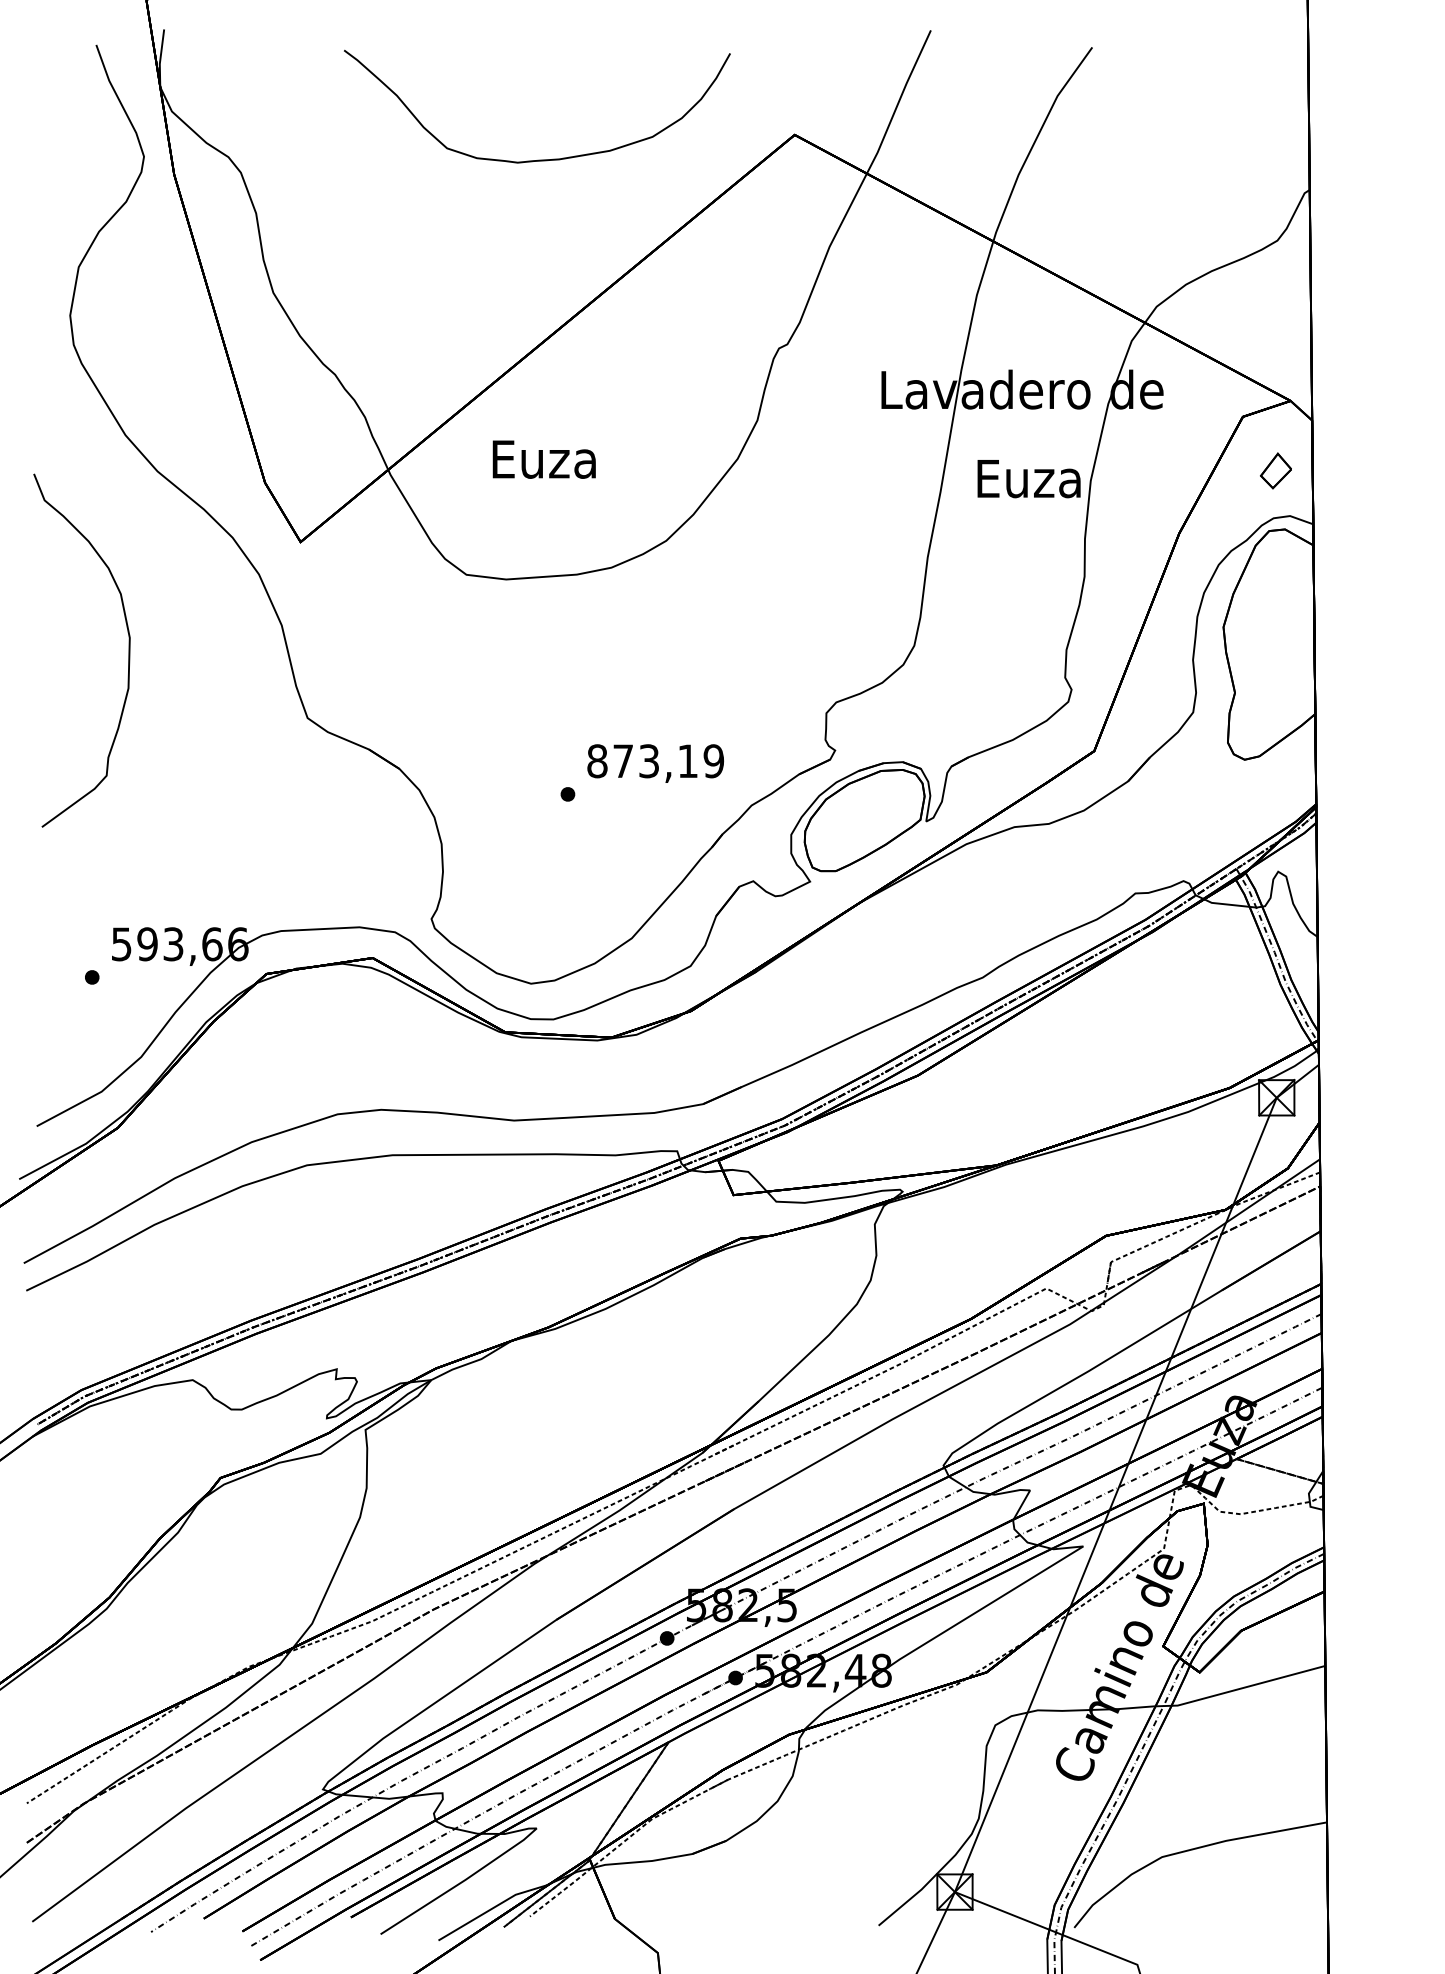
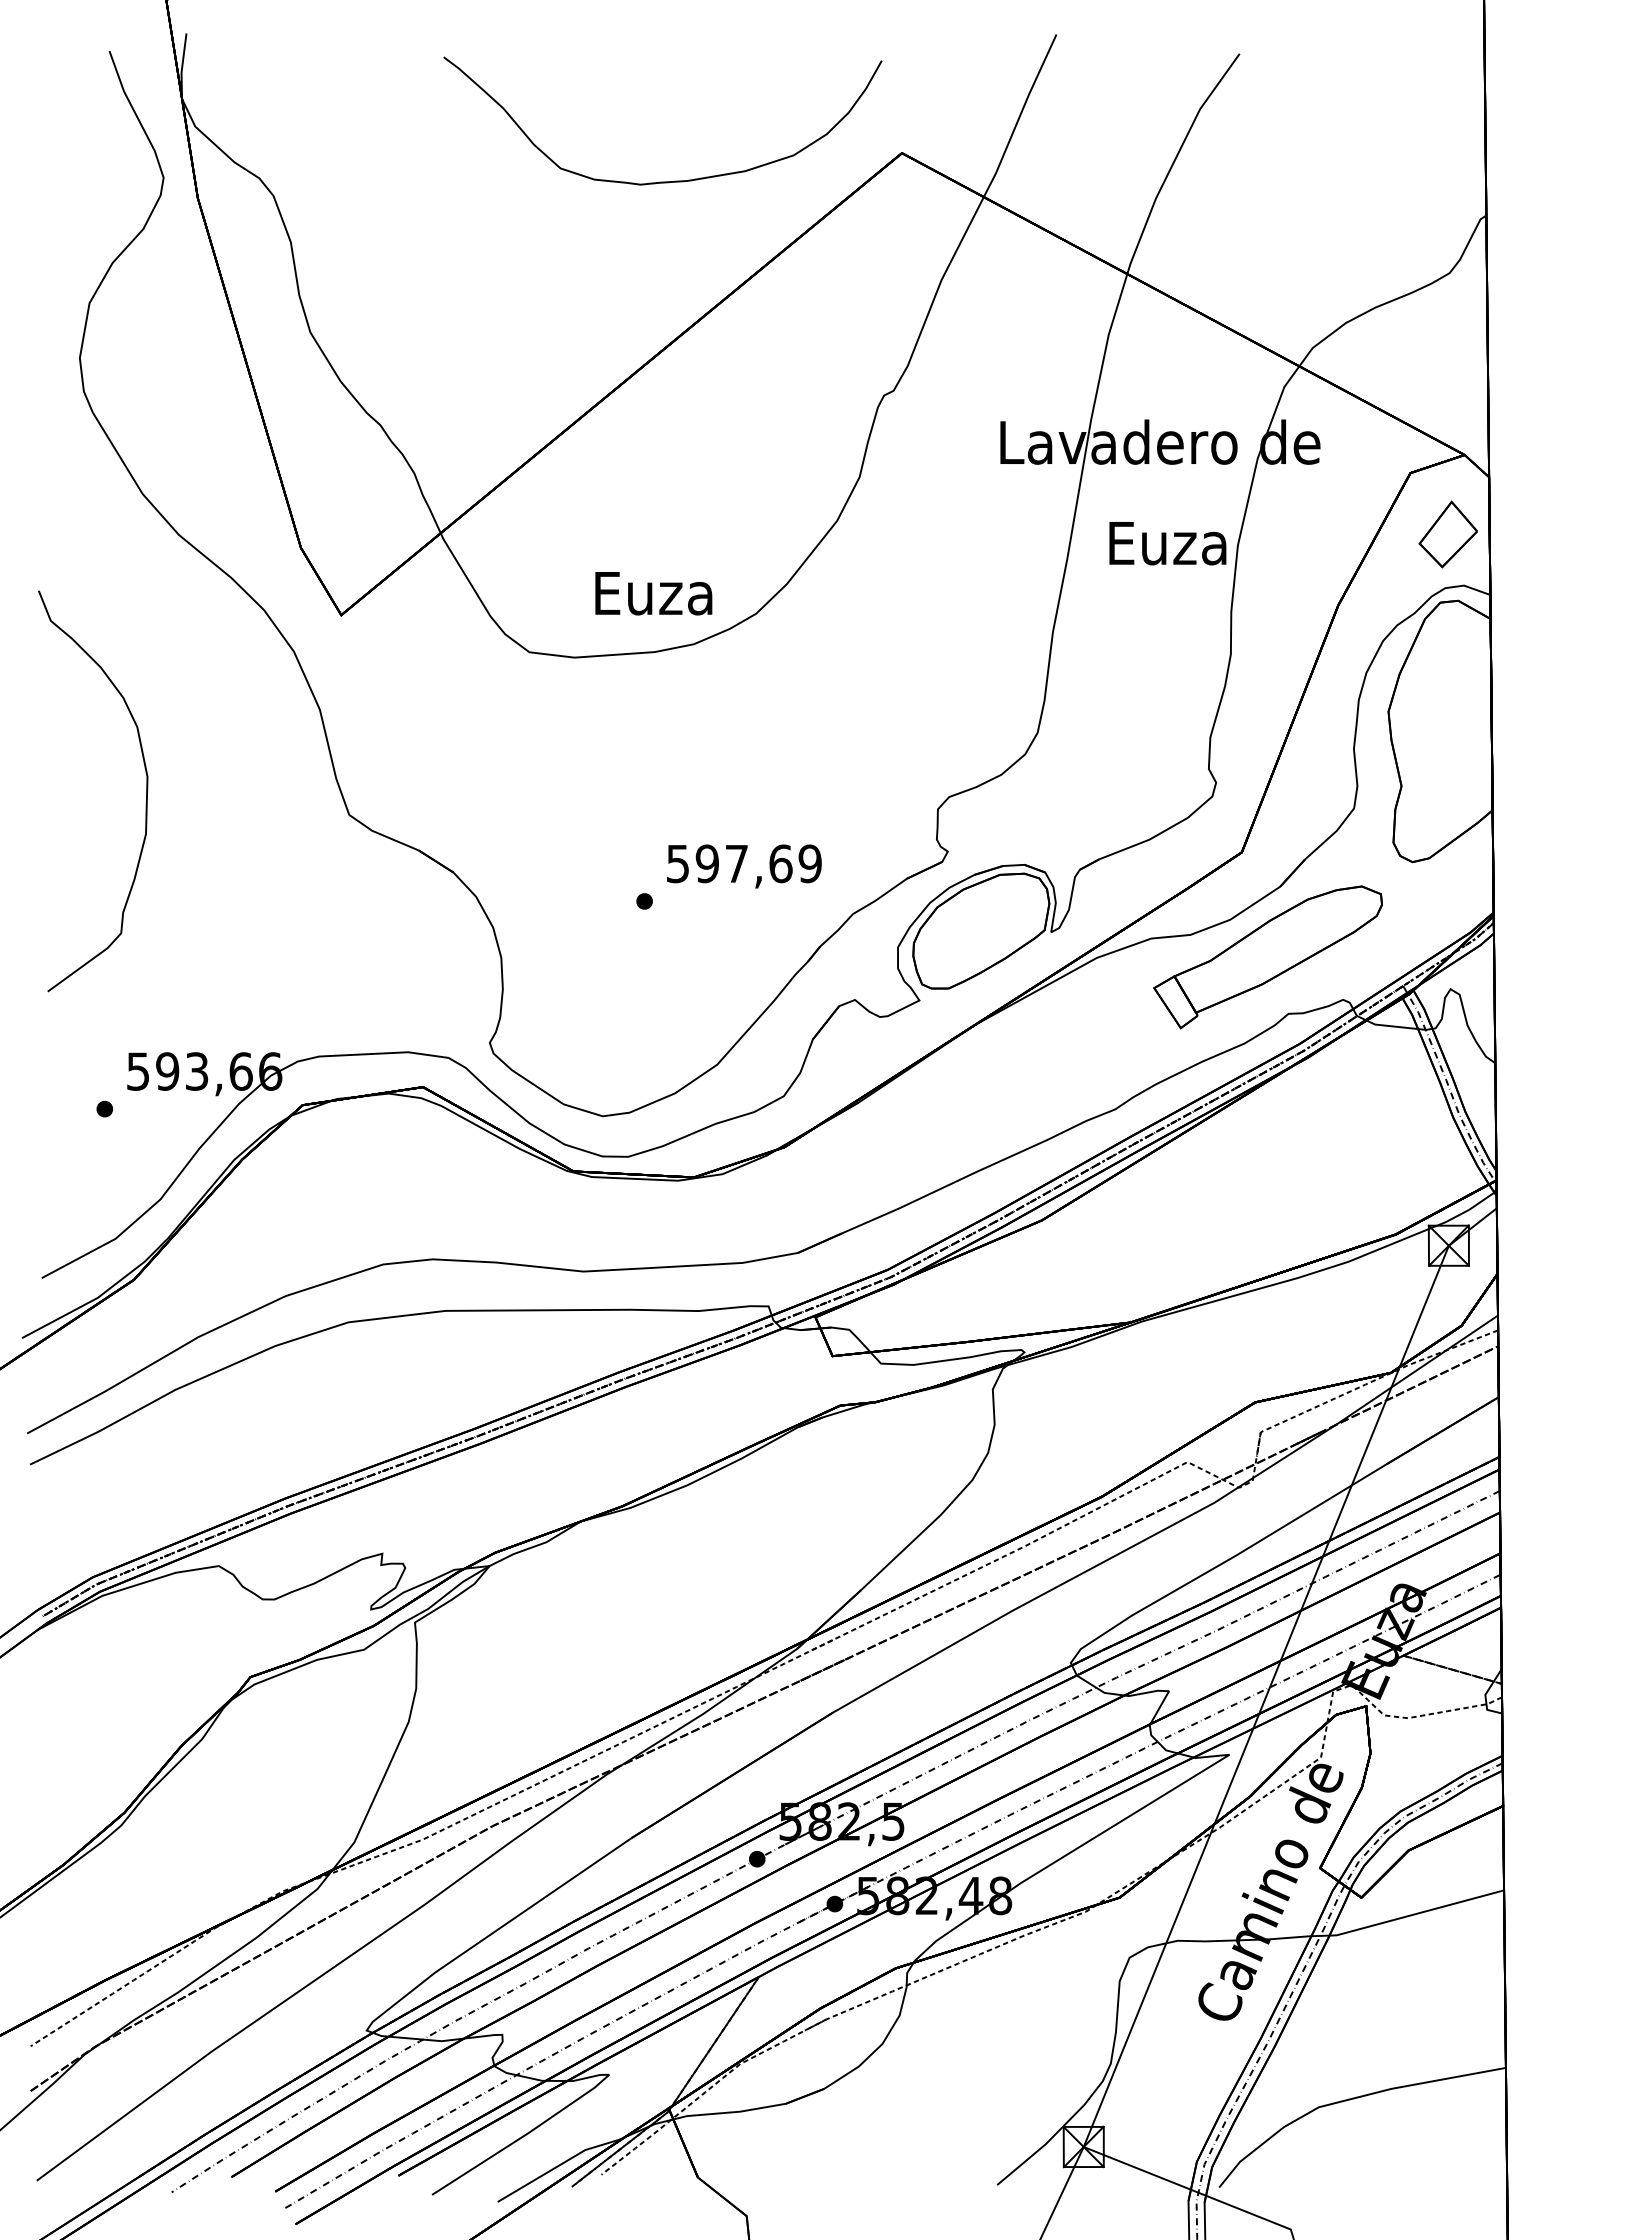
curve: (536, 159) -> (662, 181), moved
text: (544, 459) -> (653, 593), moved
part: (1275, 470) -> (1447, 534), size x1.67
curve: (128, 650) -> (146, 791), moved
text: (642, 760) -> (729, 863), 873,19 -> 597,69
part: (1116, 843) -> (1267, 957), added

